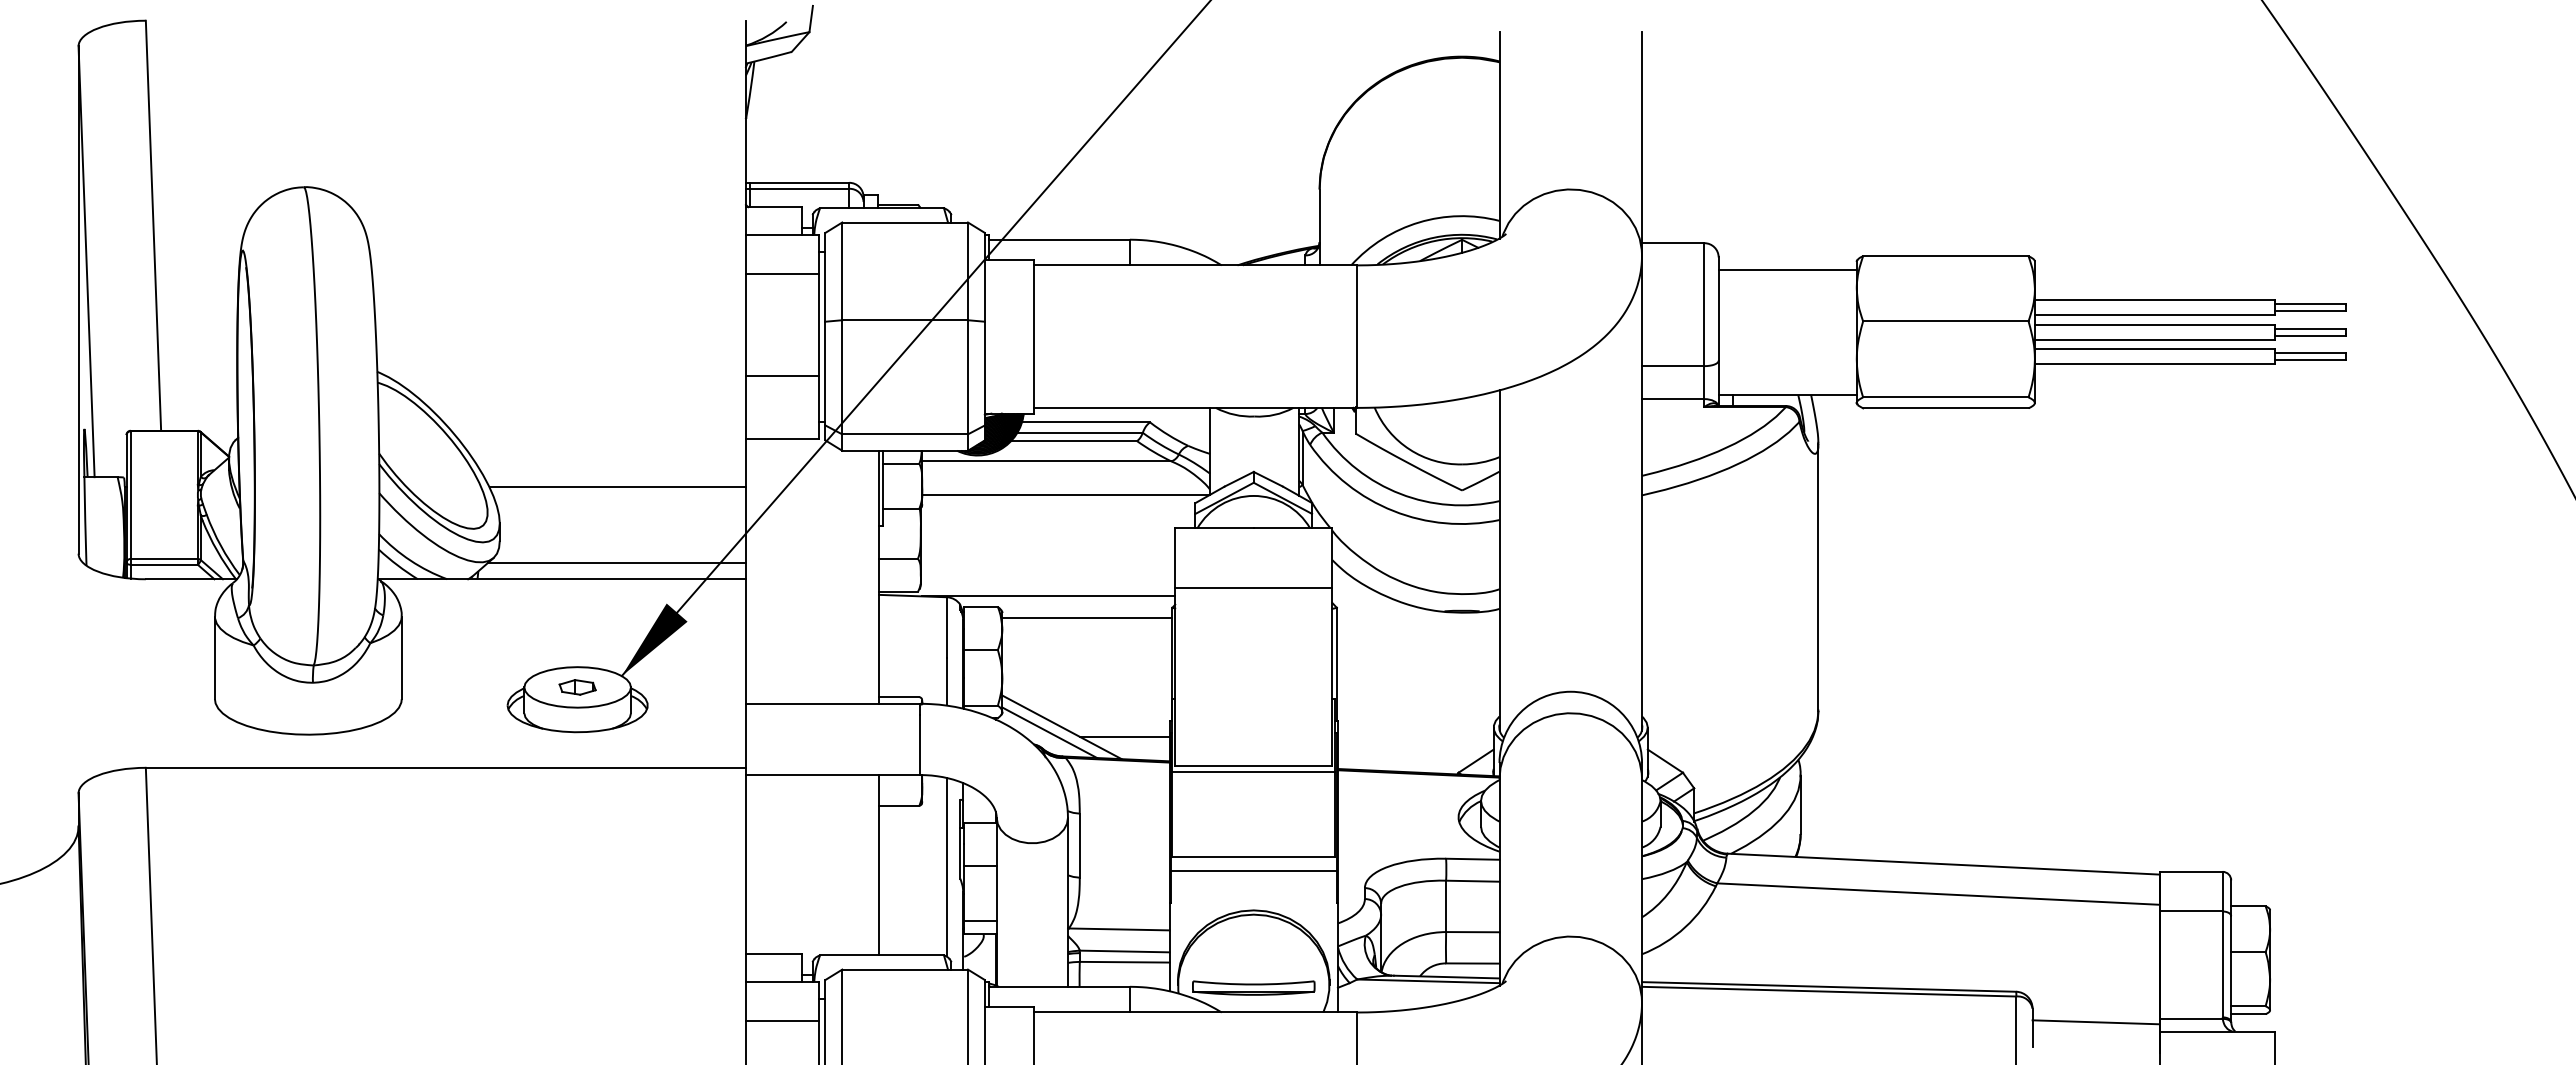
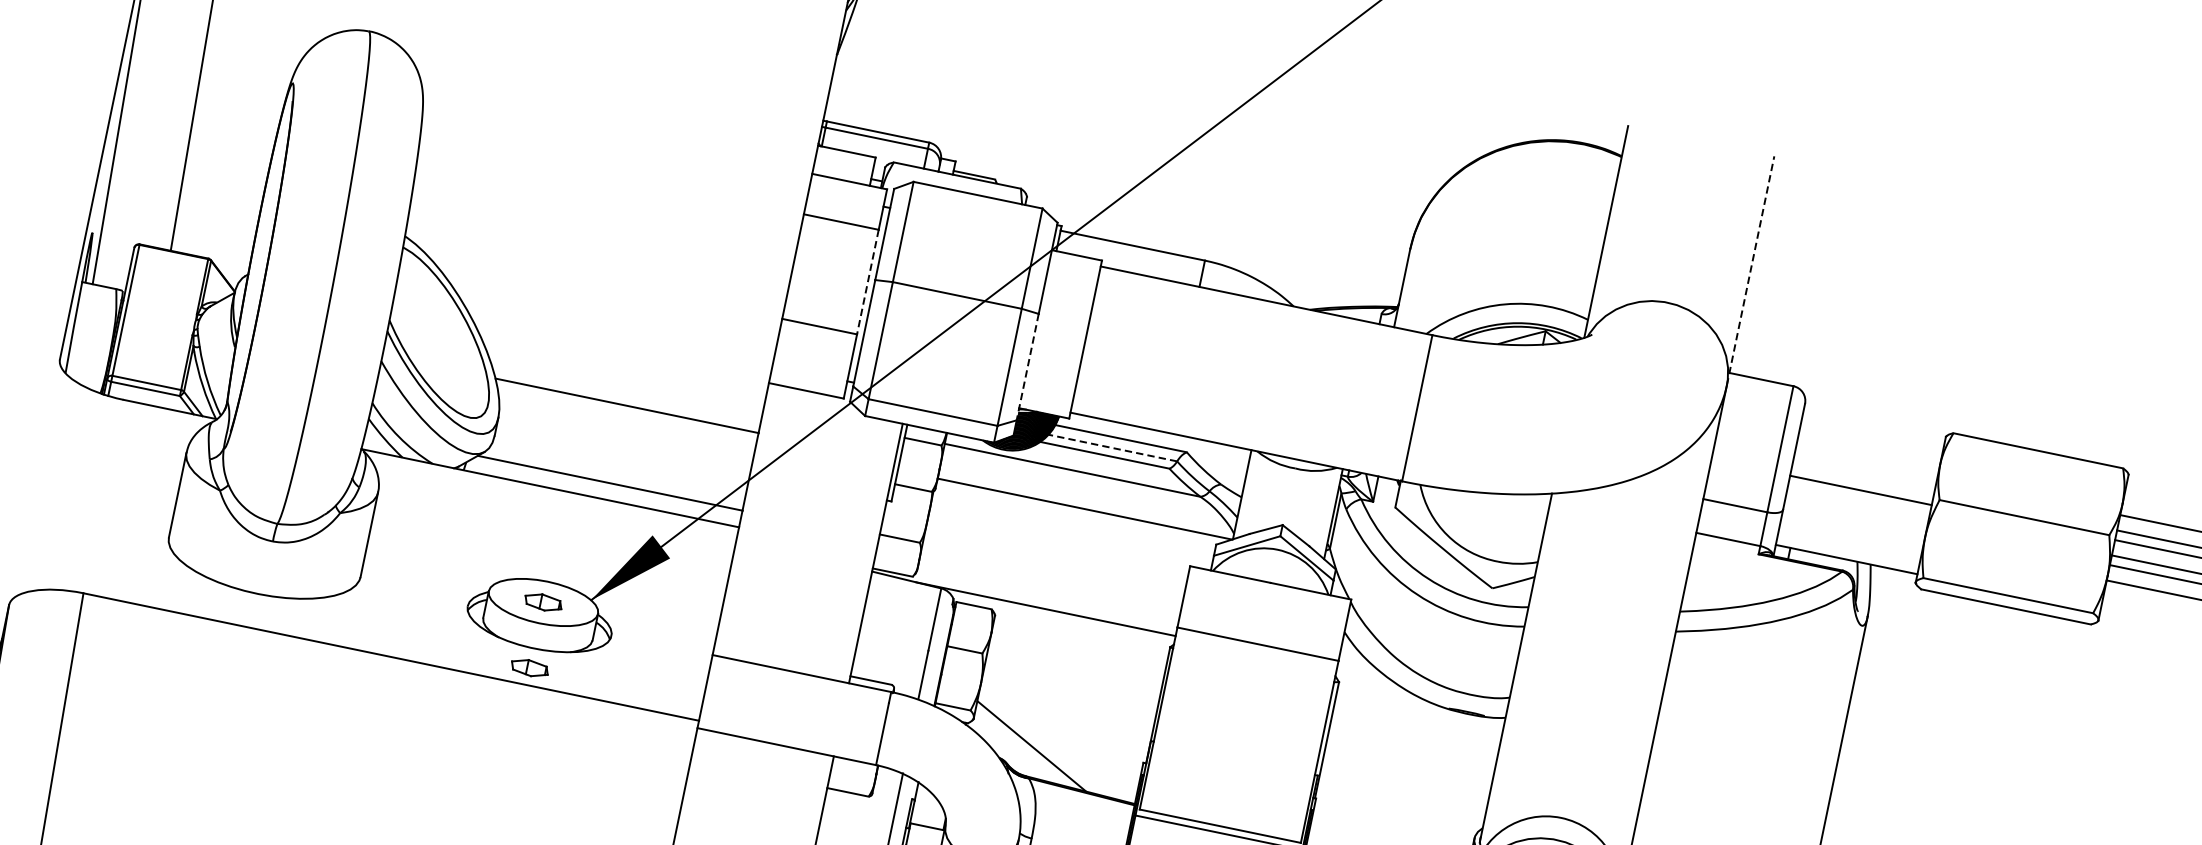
line: (1642, 143) -> (1751, 270), solid -> dashed
line: (1787, 269) -> (1860, 490), moved
line: (818, 325) -> (867, 282), solid -> dashed
line: (984, 373) -> (1027, 366), solid -> dashed
line: (1080, 432) -> (1113, 447), solid -> dashed
line: (1087, 618) -> (1081, 640), removed
line: (1049, 732) -> (1017, 748), removed
line: (1124, 736) -> (1093, 768), removed
part: (577, 751) -> (529, 668), added

